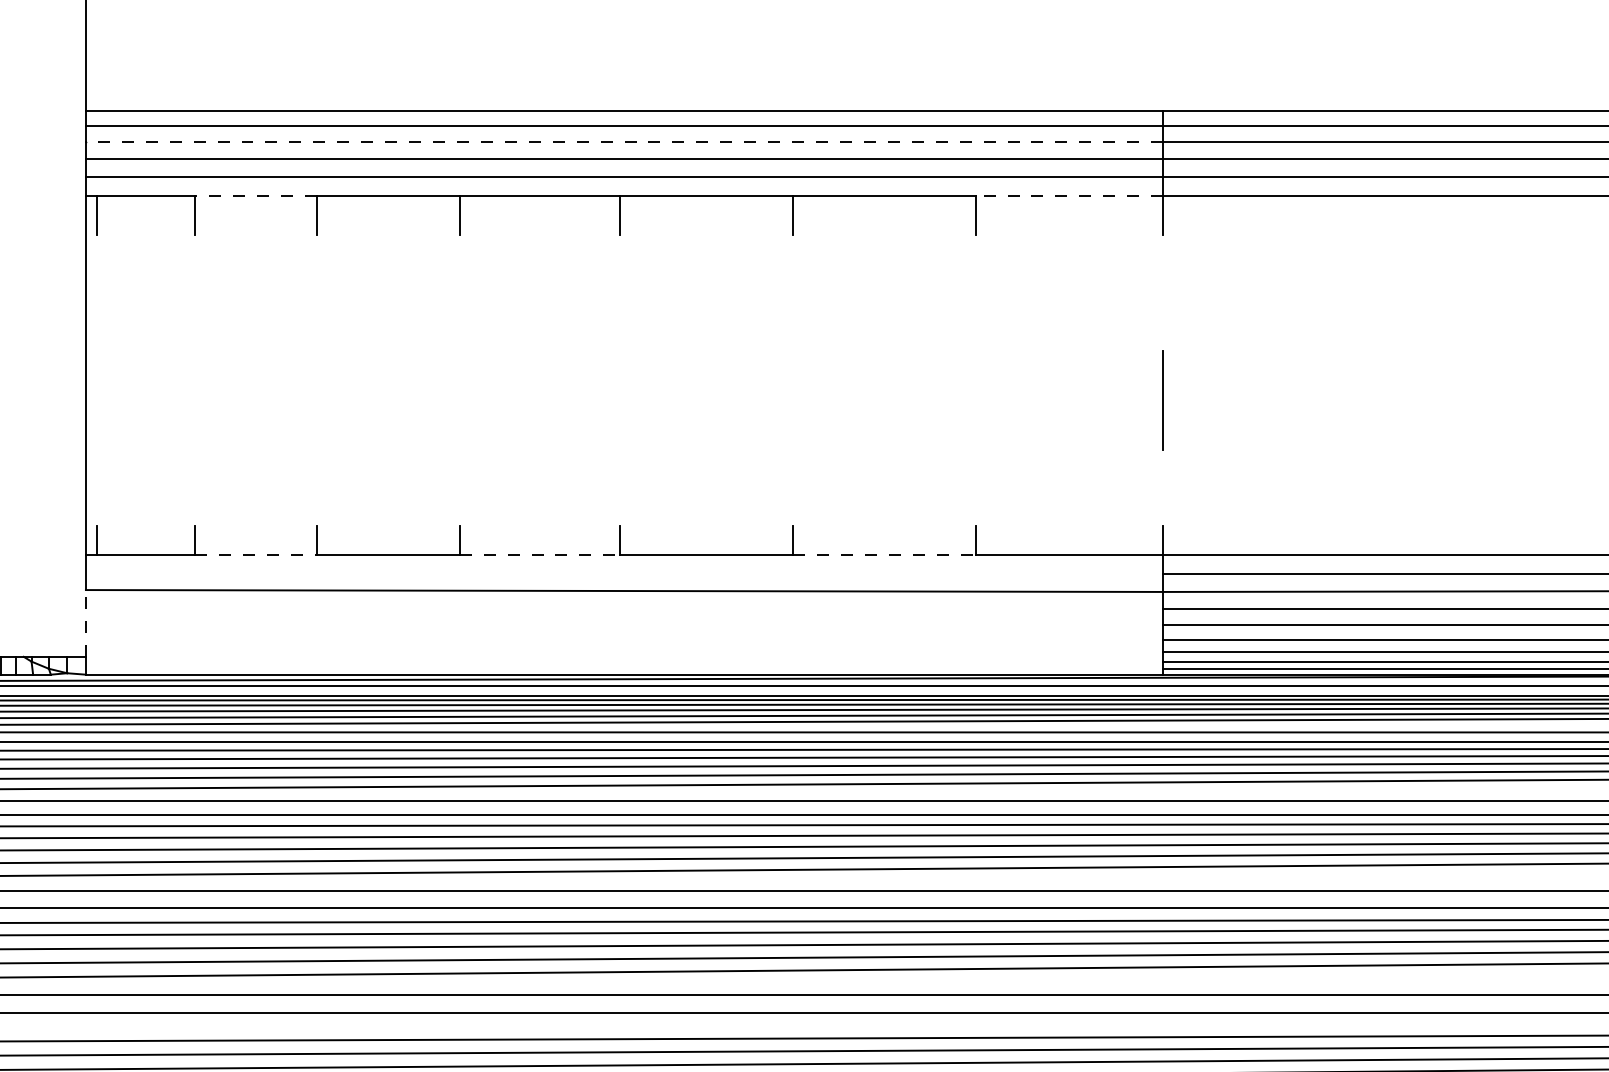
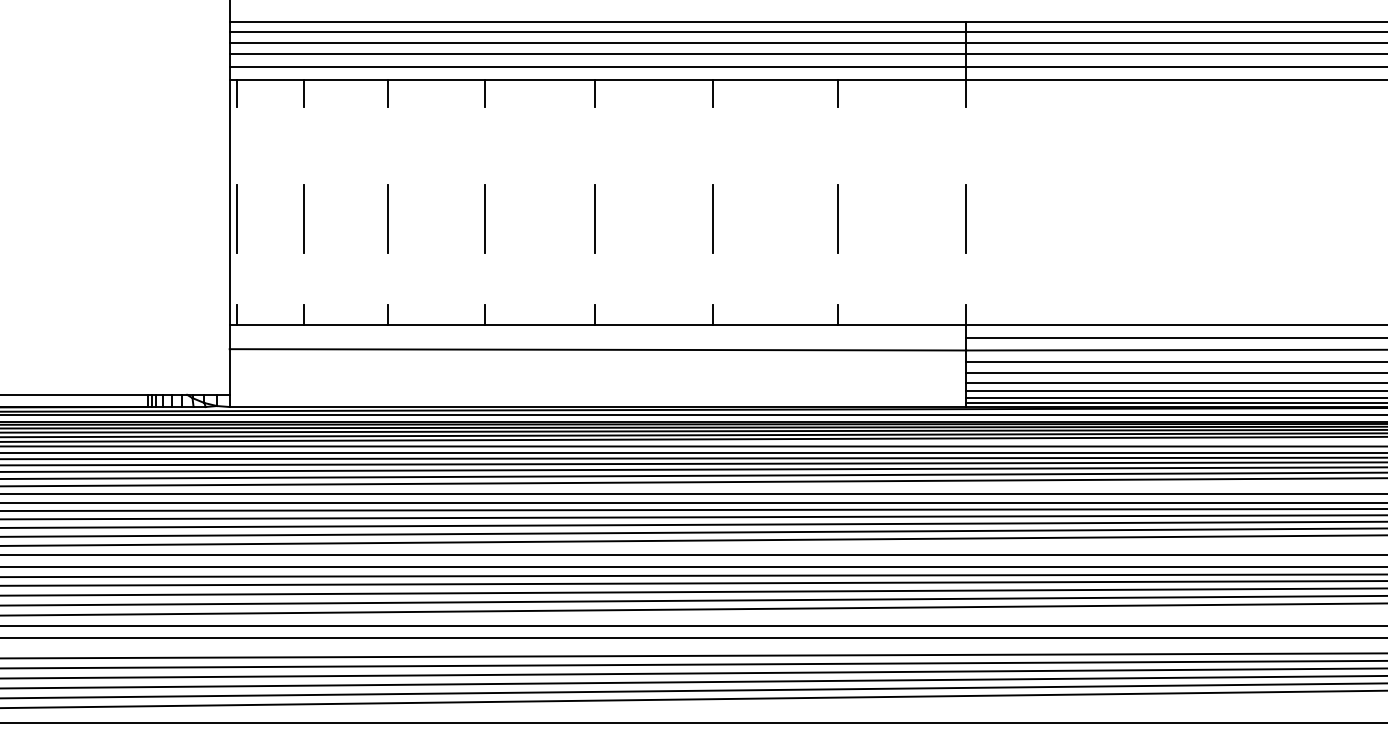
line: (623, 141) -> (597, 42), dashed -> solid
line: (255, 195) -> (345, 79), dashed -> solid
line: (1069, 195) -> (902, 79), dashed -> solid
line: (97, 400) -> (237, 219), added
line: (195, 400) -> (304, 219), added
line: (316, 400) -> (387, 219), added
line: (460, 400) -> (485, 219), added
line: (619, 400) -> (594, 219), added
line: (793, 400) -> (713, 219), added
line: (976, 400) -> (838, 219), added
line: (255, 555) -> (345, 325), dashed -> solid
line: (539, 555) -> (539, 325), dashed -> solid
line: (885, 555) -> (776, 325), dashed -> solid
line: (85, 624) -> (229, 372), dashed -> solid

